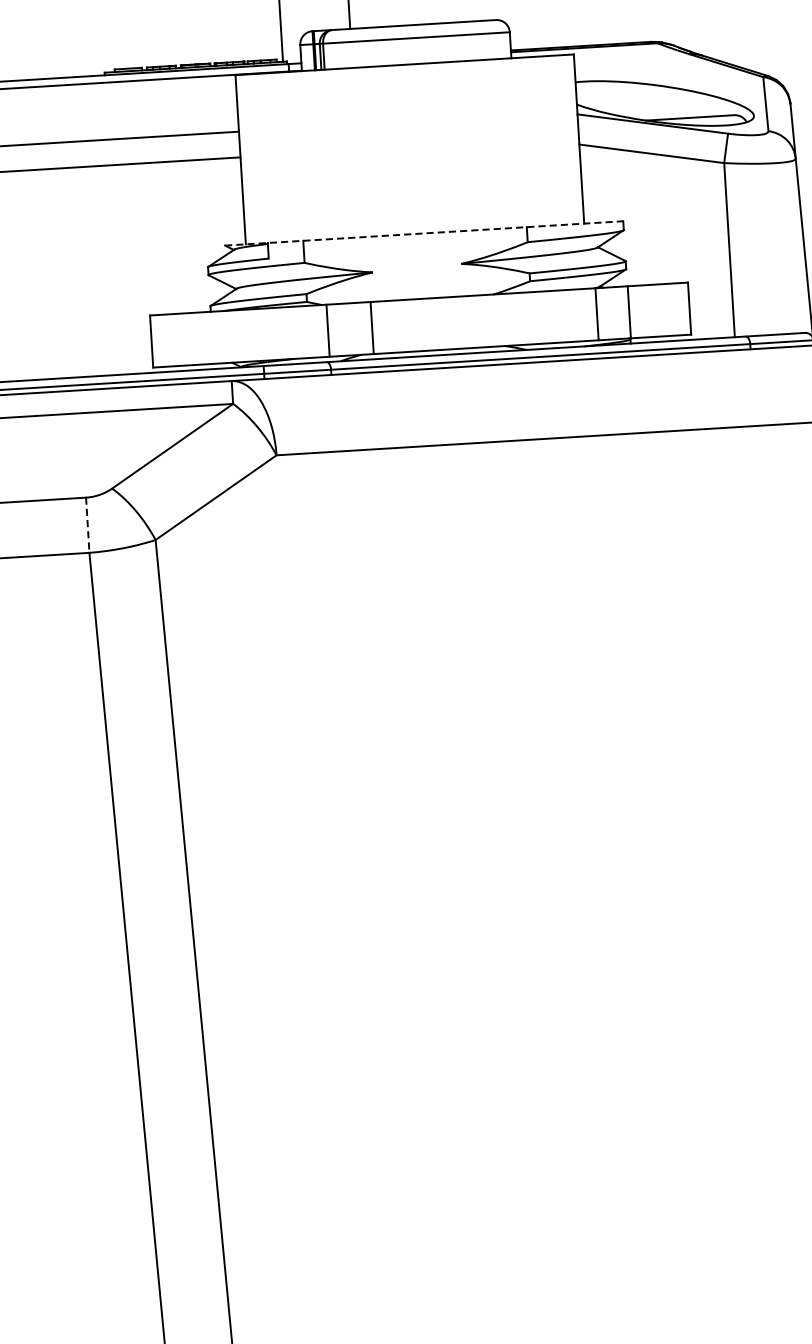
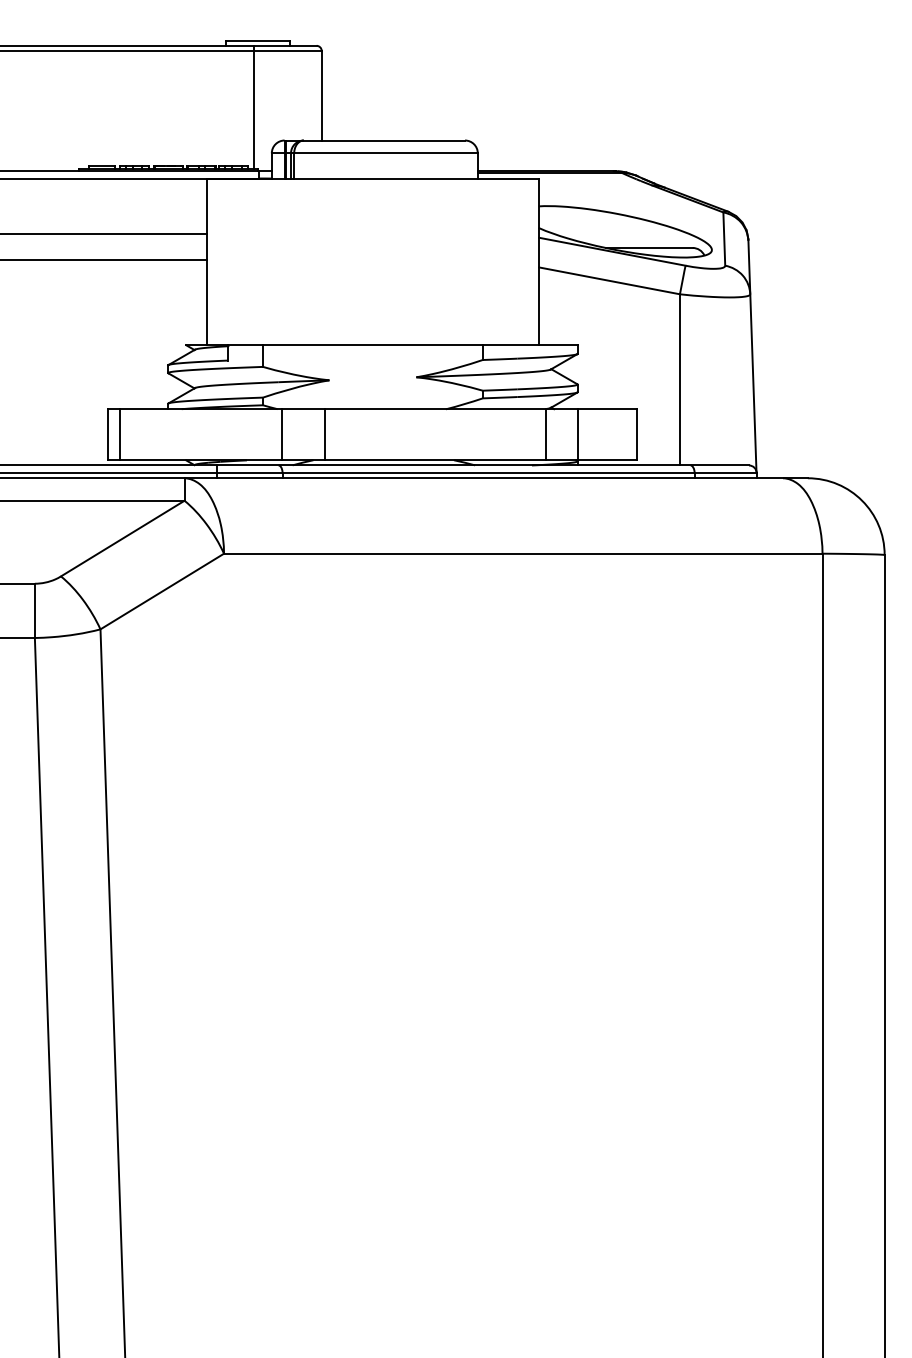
line: (423, 233) -> (381, 345), dashed -> solid
line: (163, 340) -> (120, 434), added
line: (87, 525) -> (34, 611), dashed -> solid

